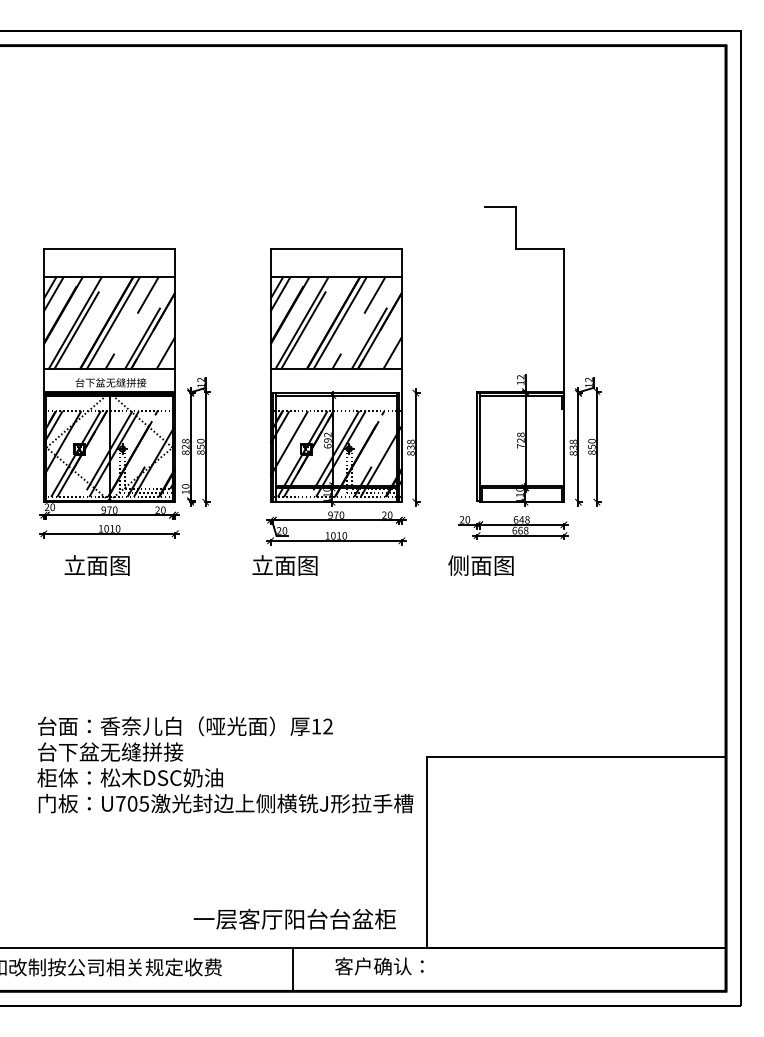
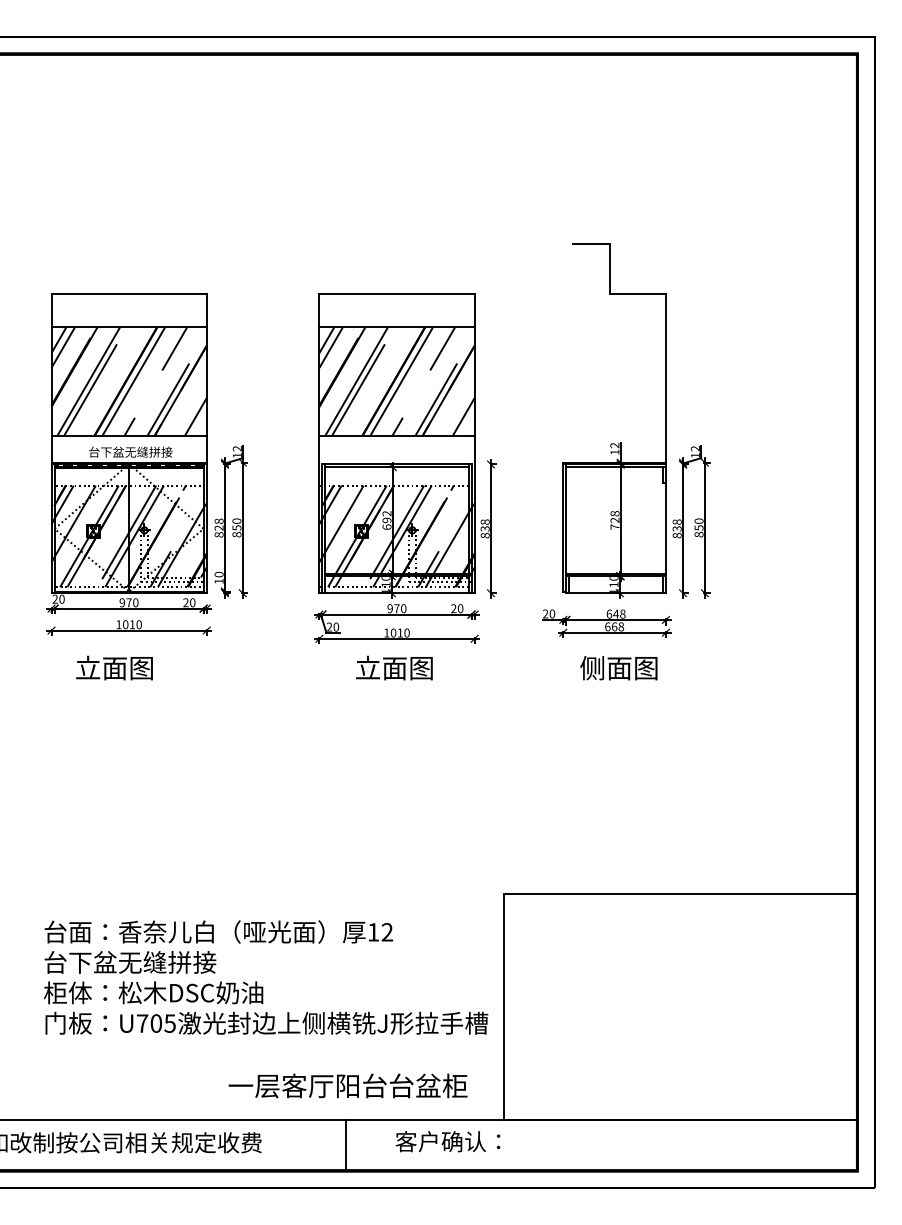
text: (285, 565) -> (394, 667), moved
text: (480, 565) -> (618, 668), moved
text: (225, 764) -> (266, 977), moved

